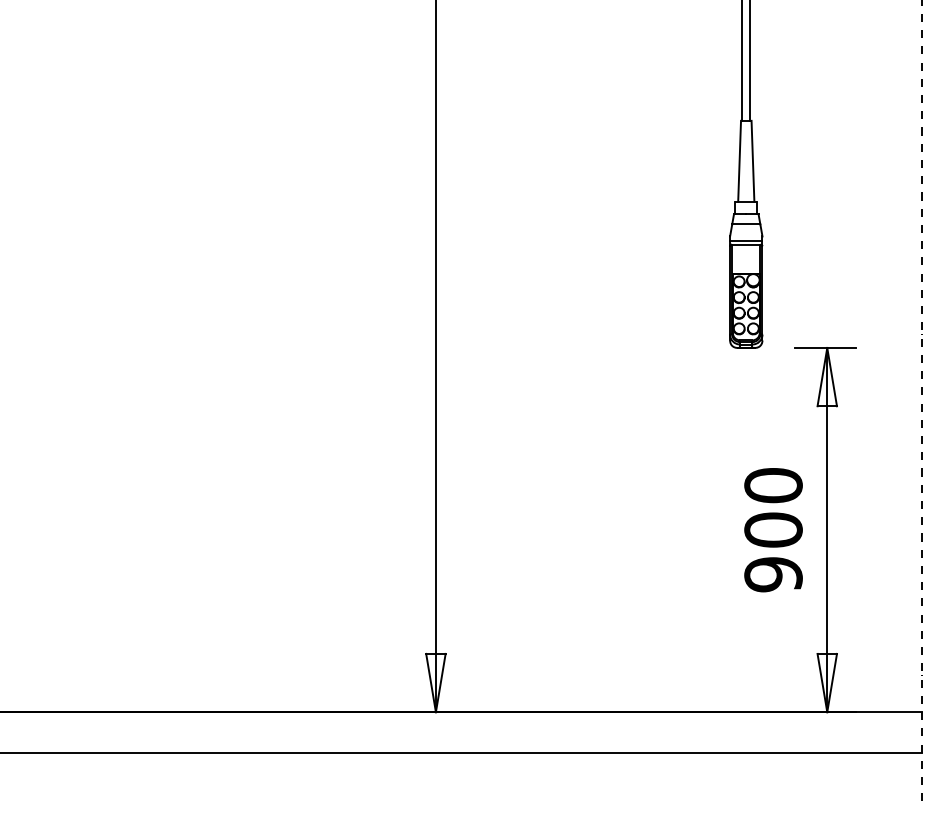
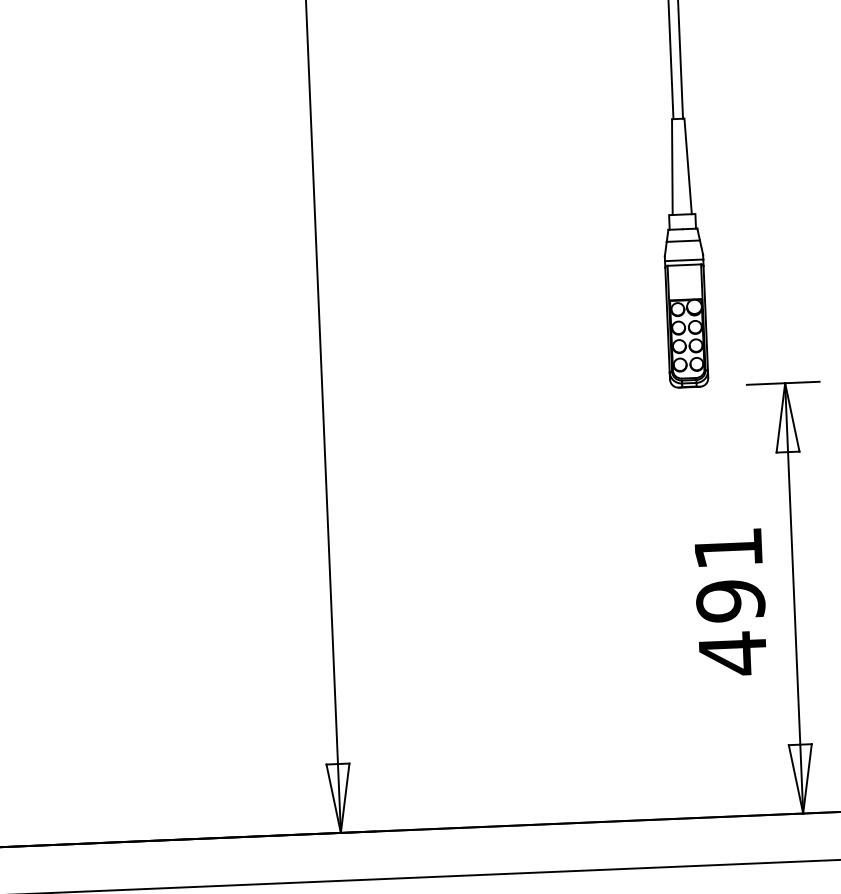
text: (773, 530) -> (730, 601), 900 -> 491

